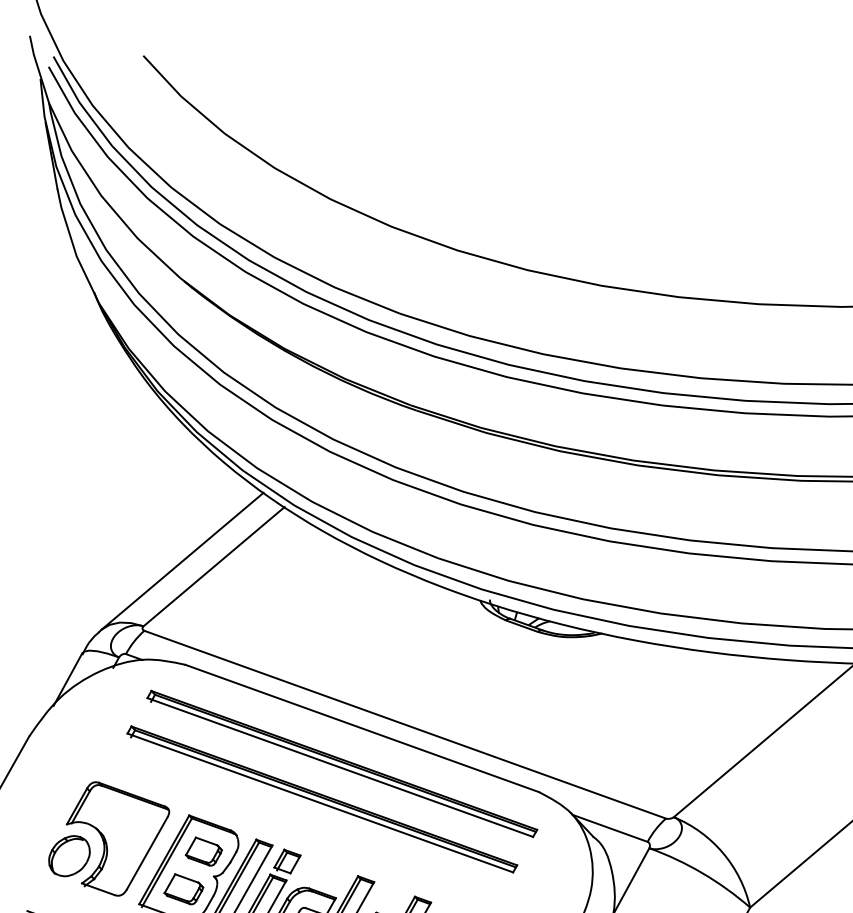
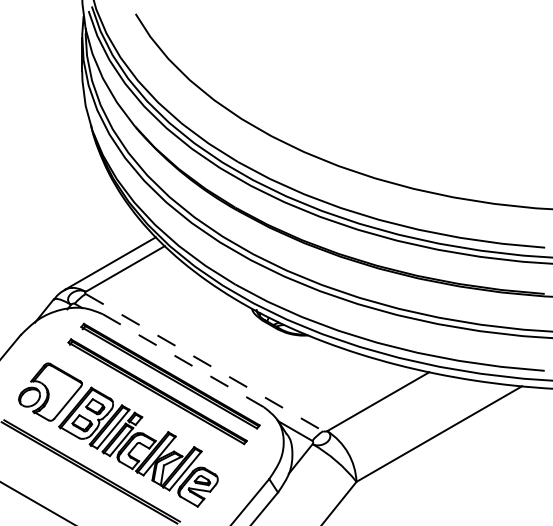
line: (406, 724) -> (205, 362), solid -> dashed
line: (362, 728) -> (183, 360), solid -> dashed

